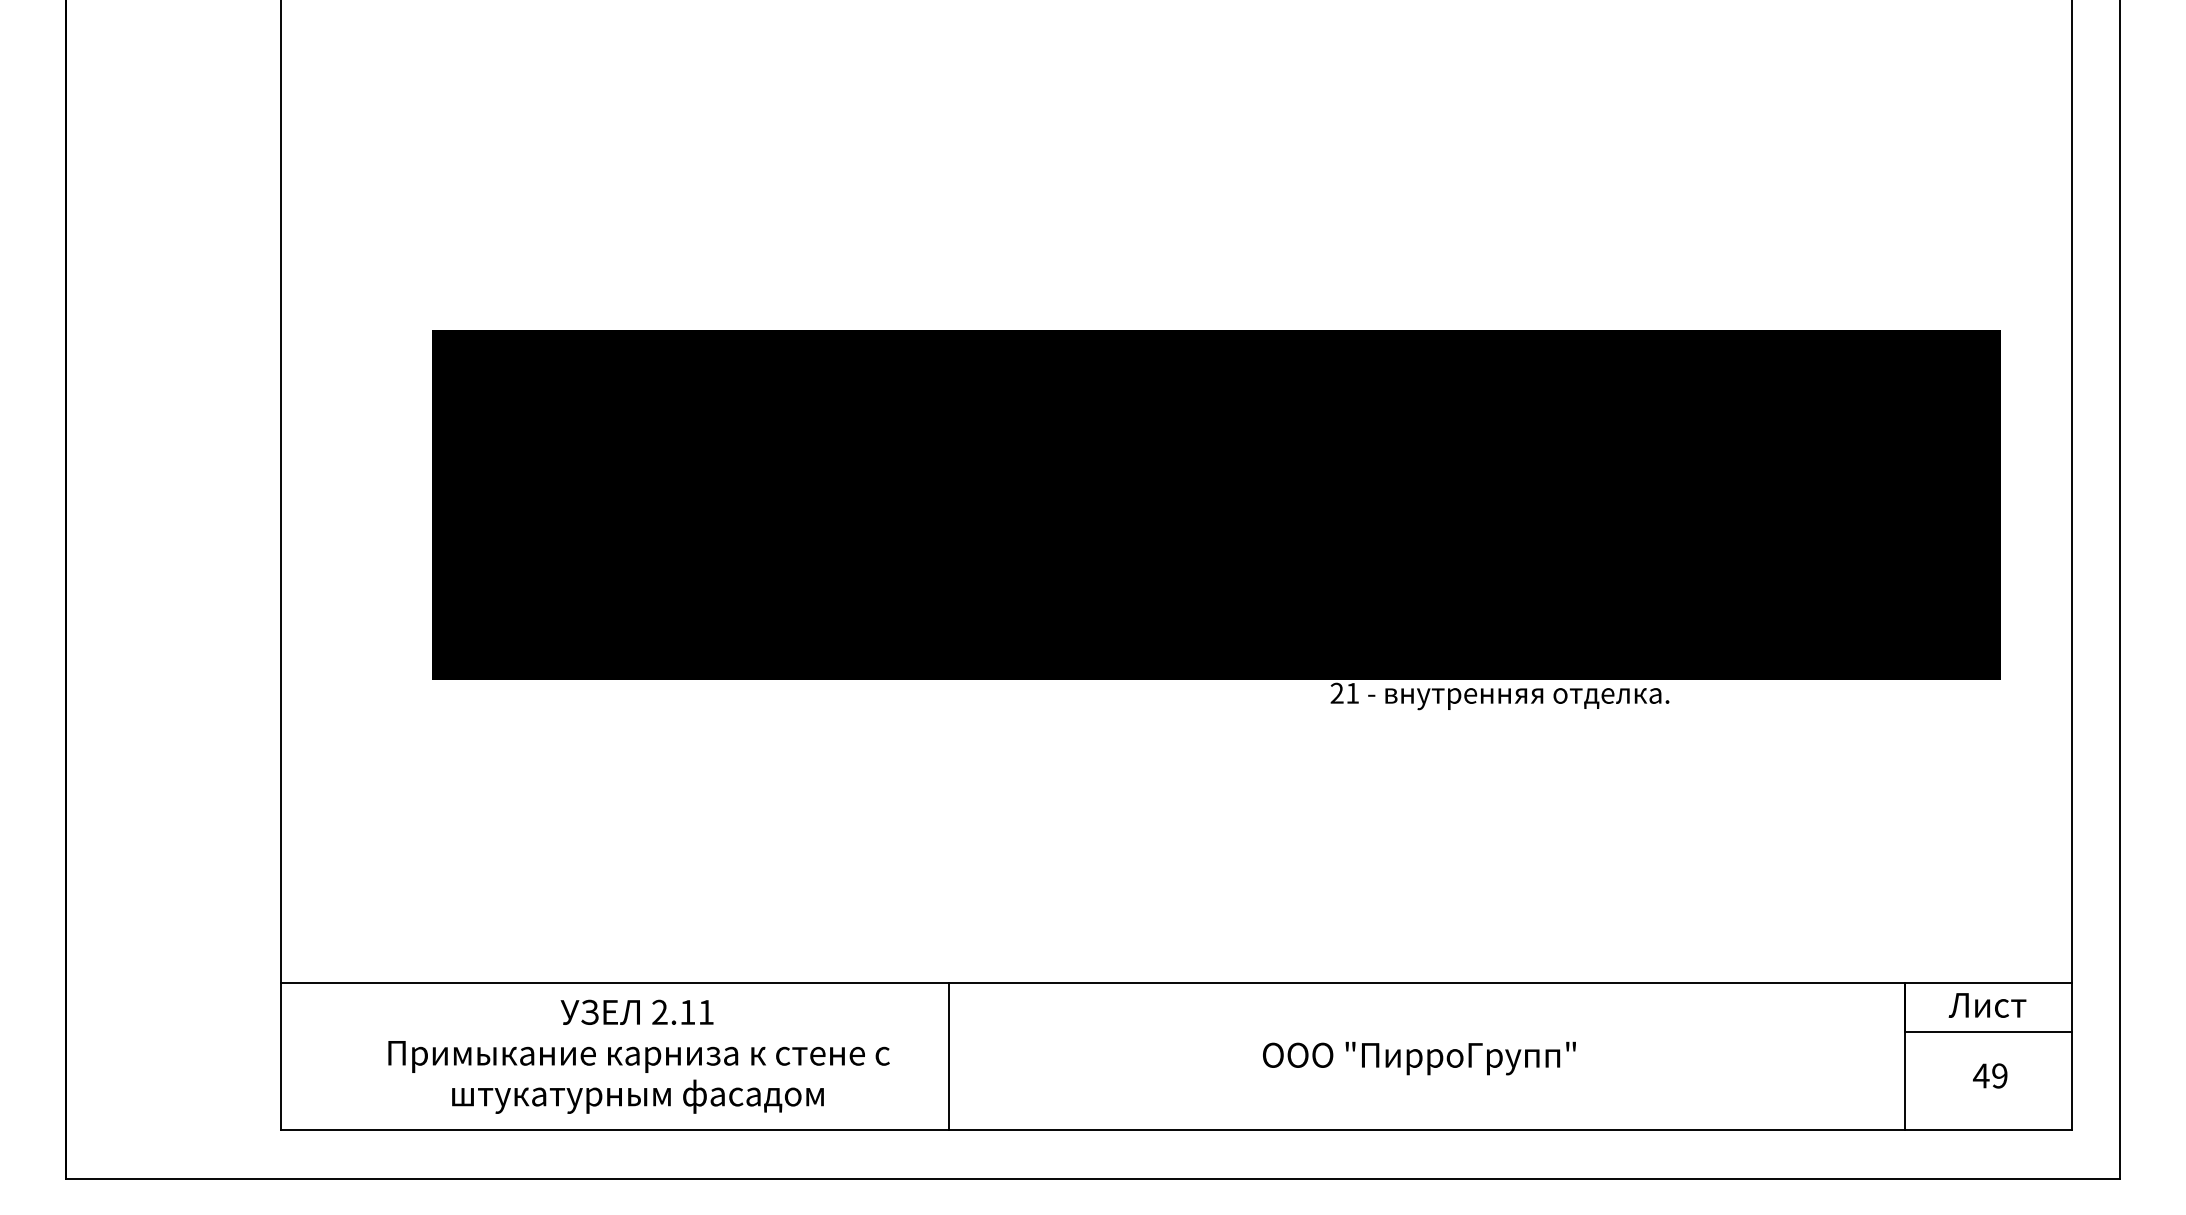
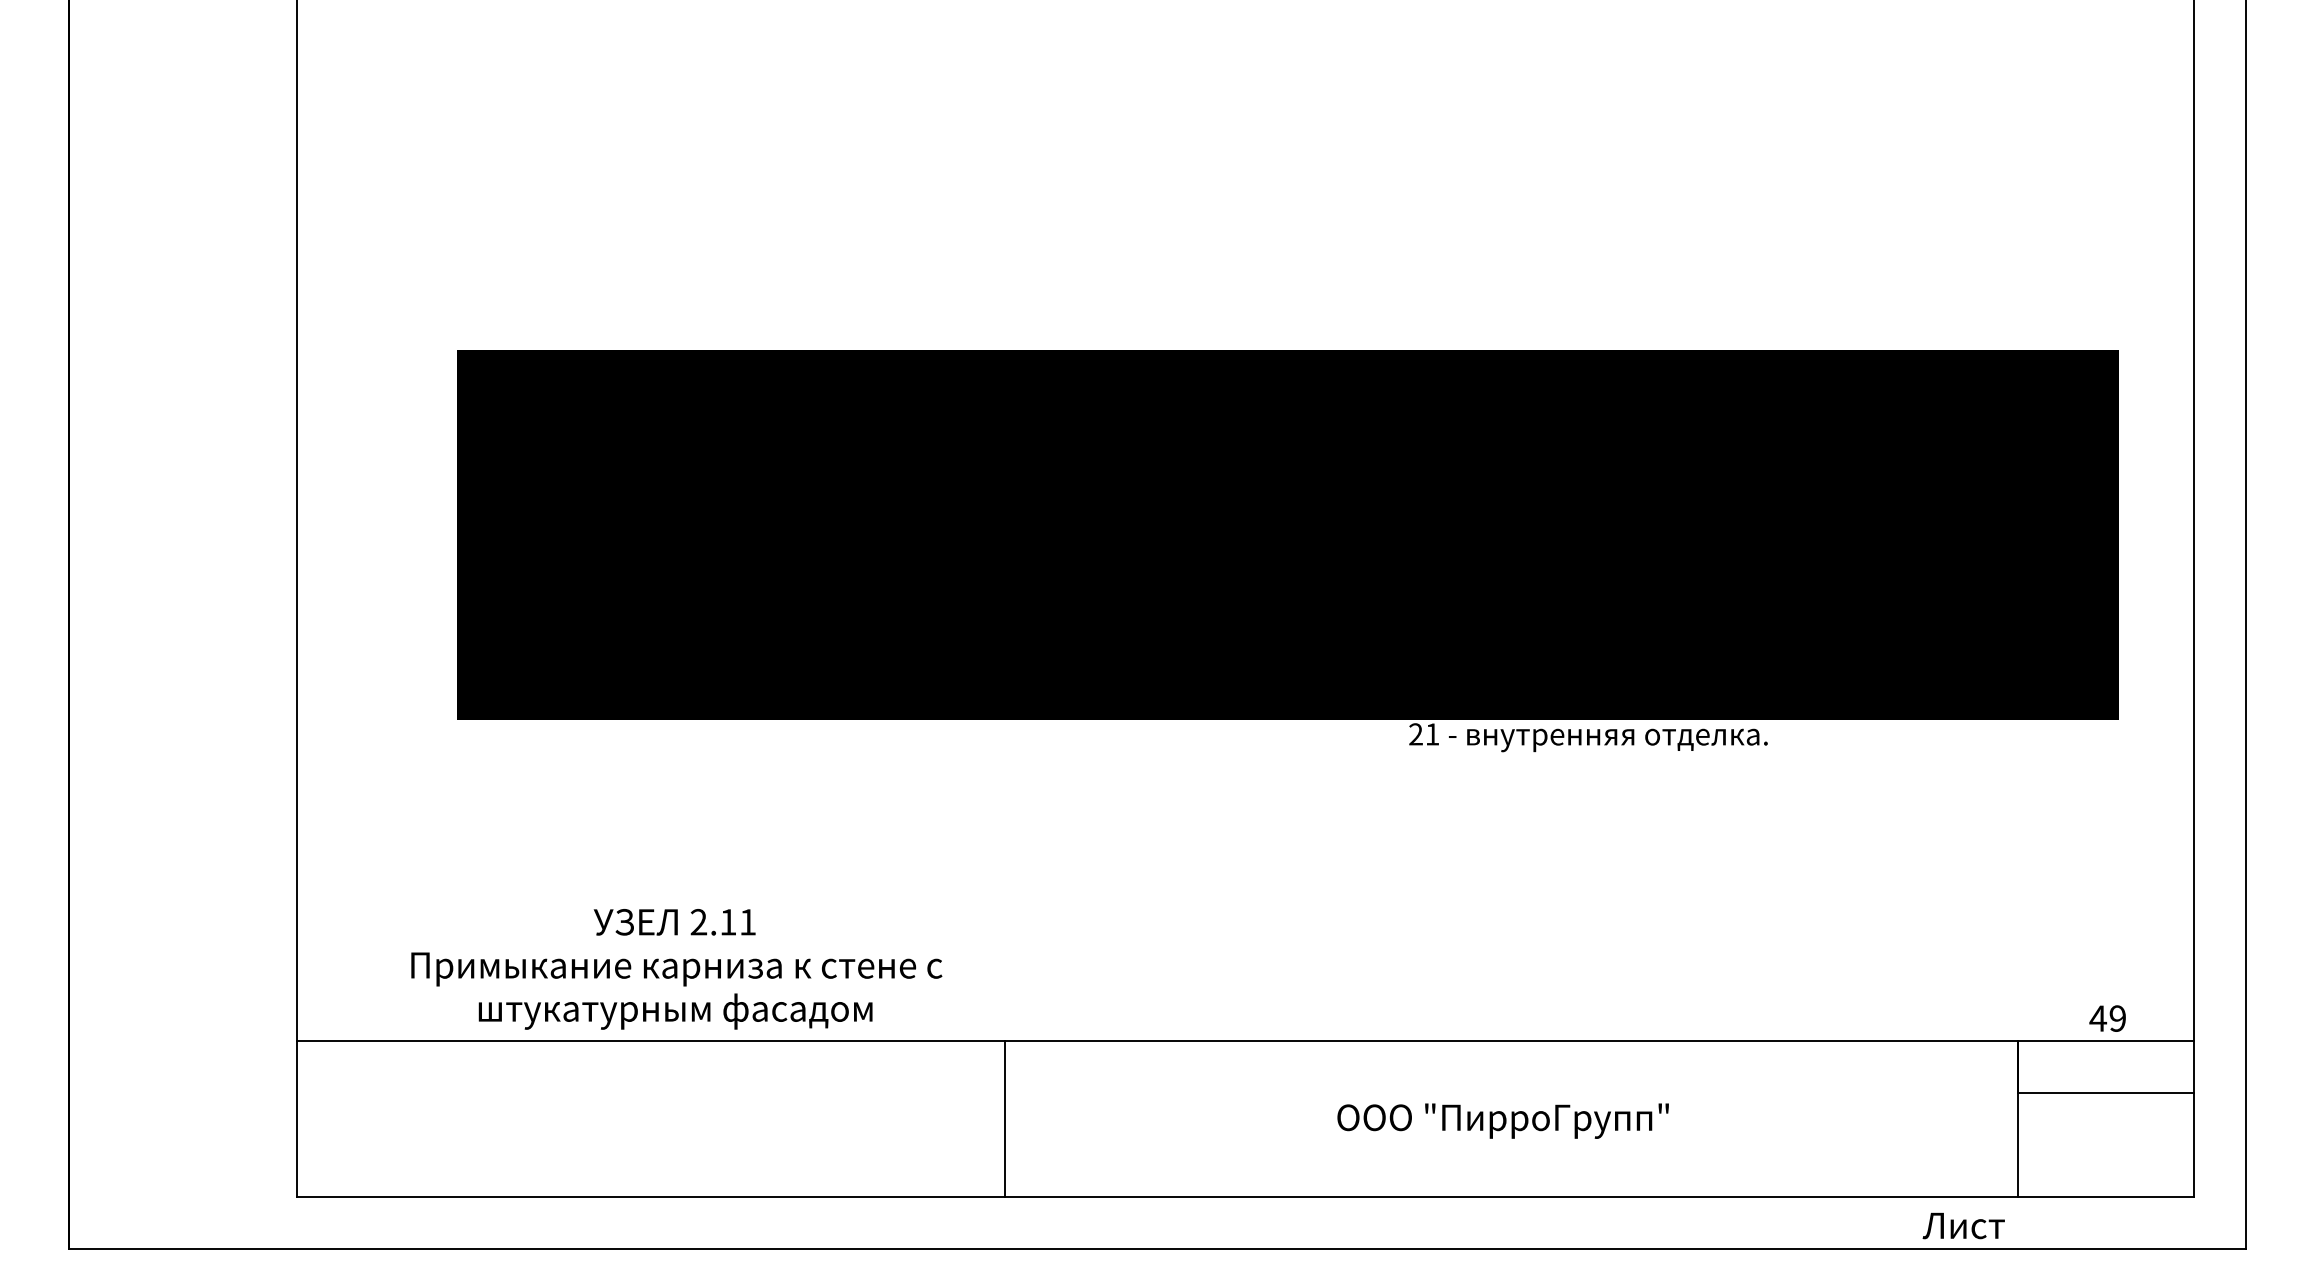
text: (1987, 1005) -> (1963, 1225), moved
text: (638, 1056) -> (676, 969), moved
text: (1990, 1075) -> (2107, 1018), moved

